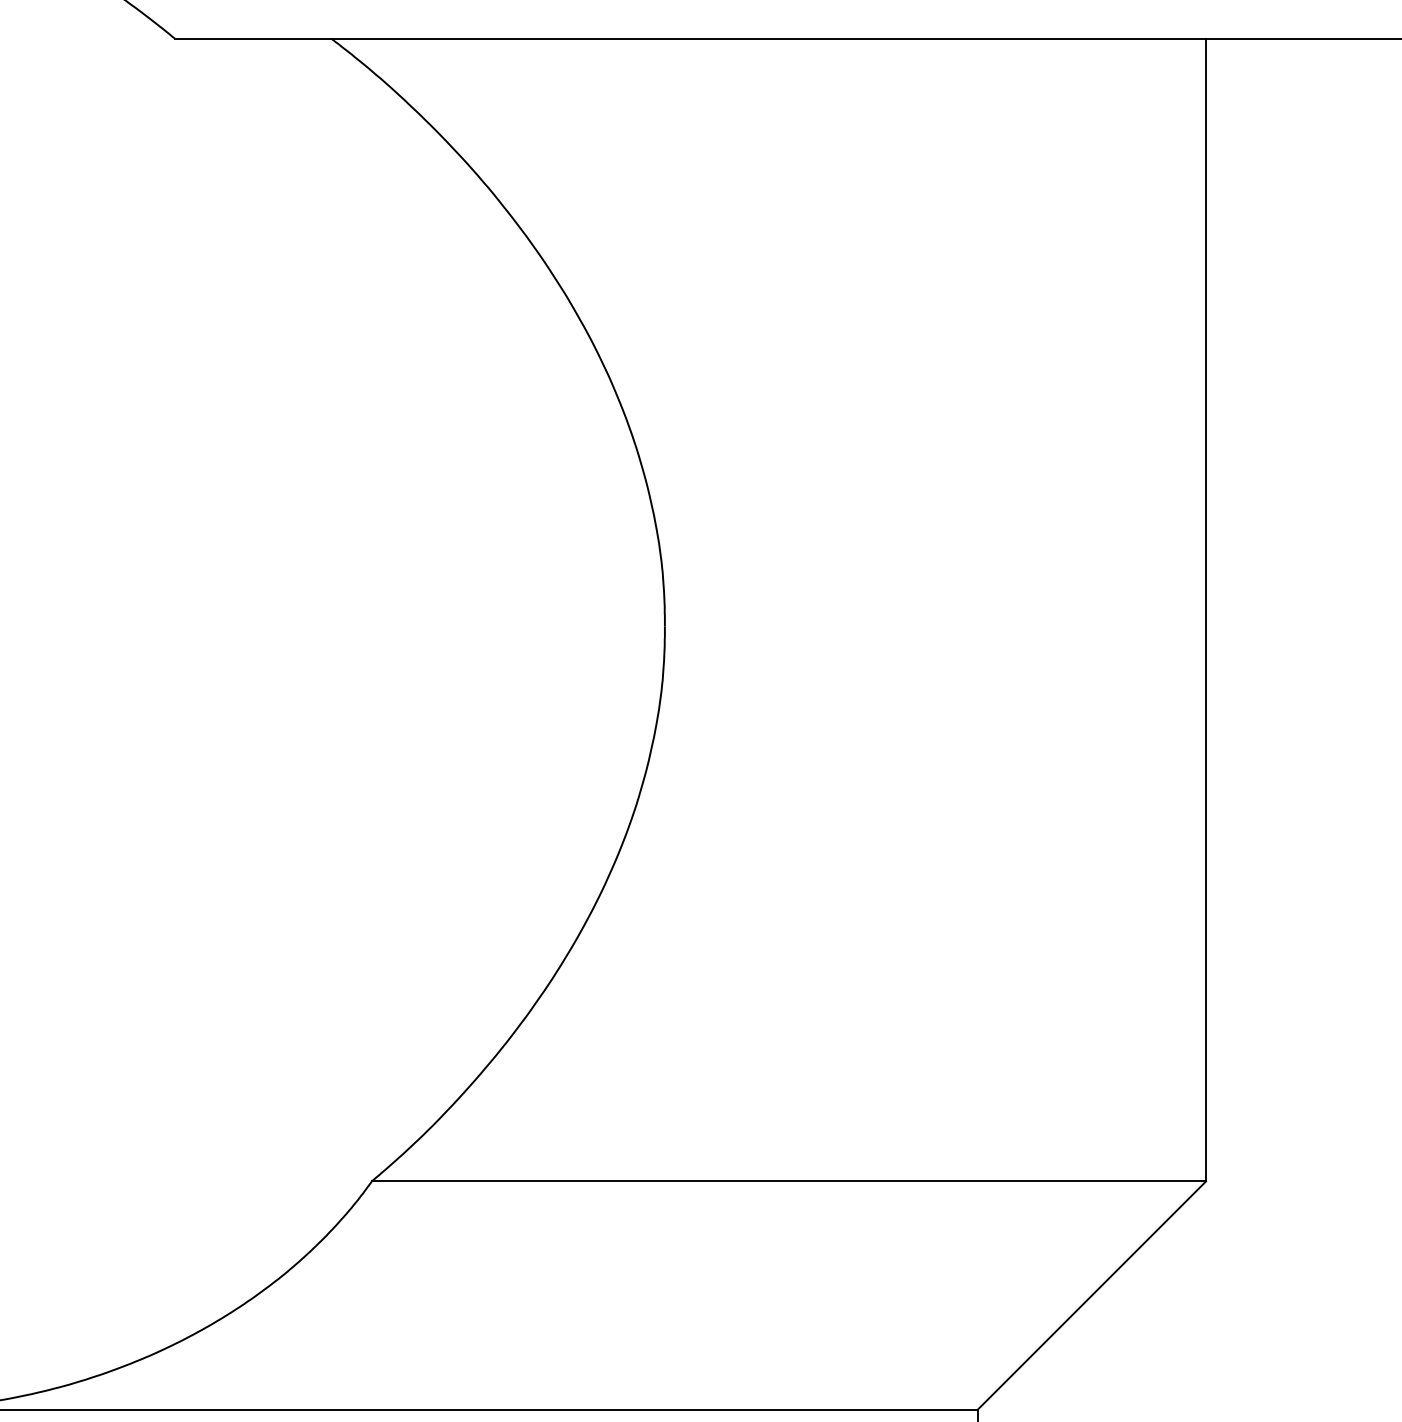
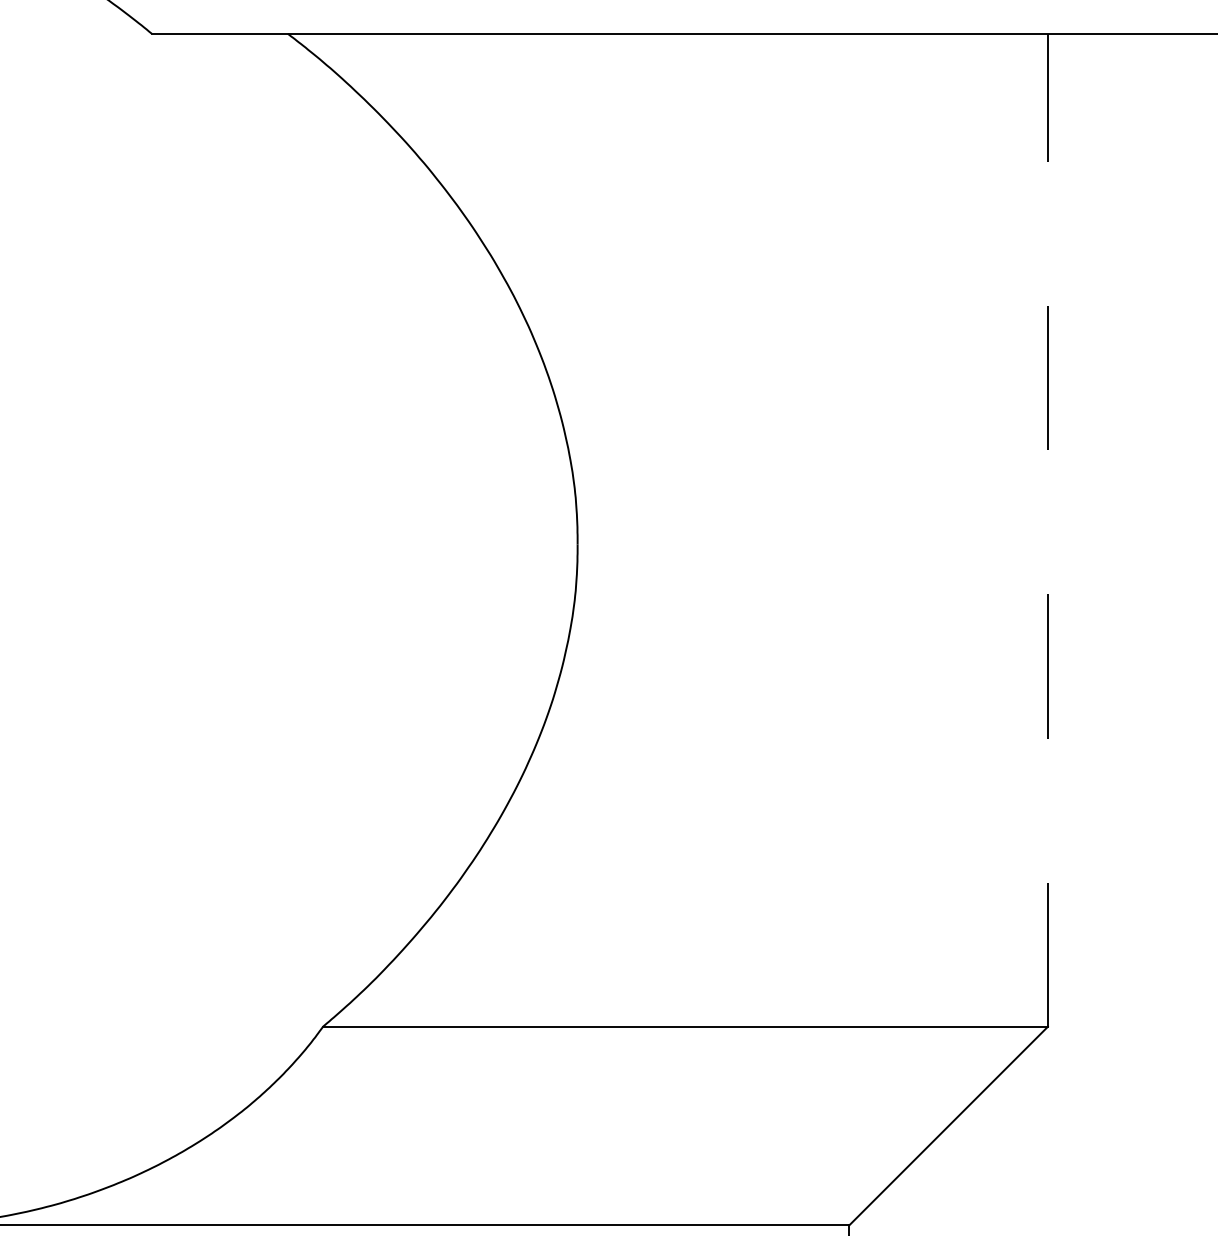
line: (1206, 609) -> (1048, 529), solid -> dashed

